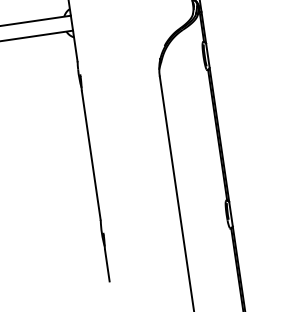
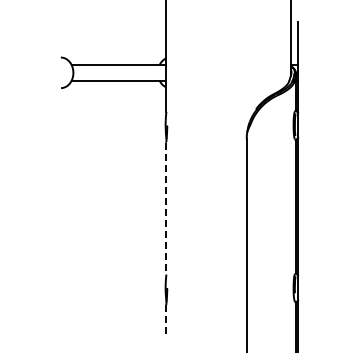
line: (91, 155) -> (166, 208), solid -> dashed
line: (107, 266) -> (166, 322), solid -> dashed

